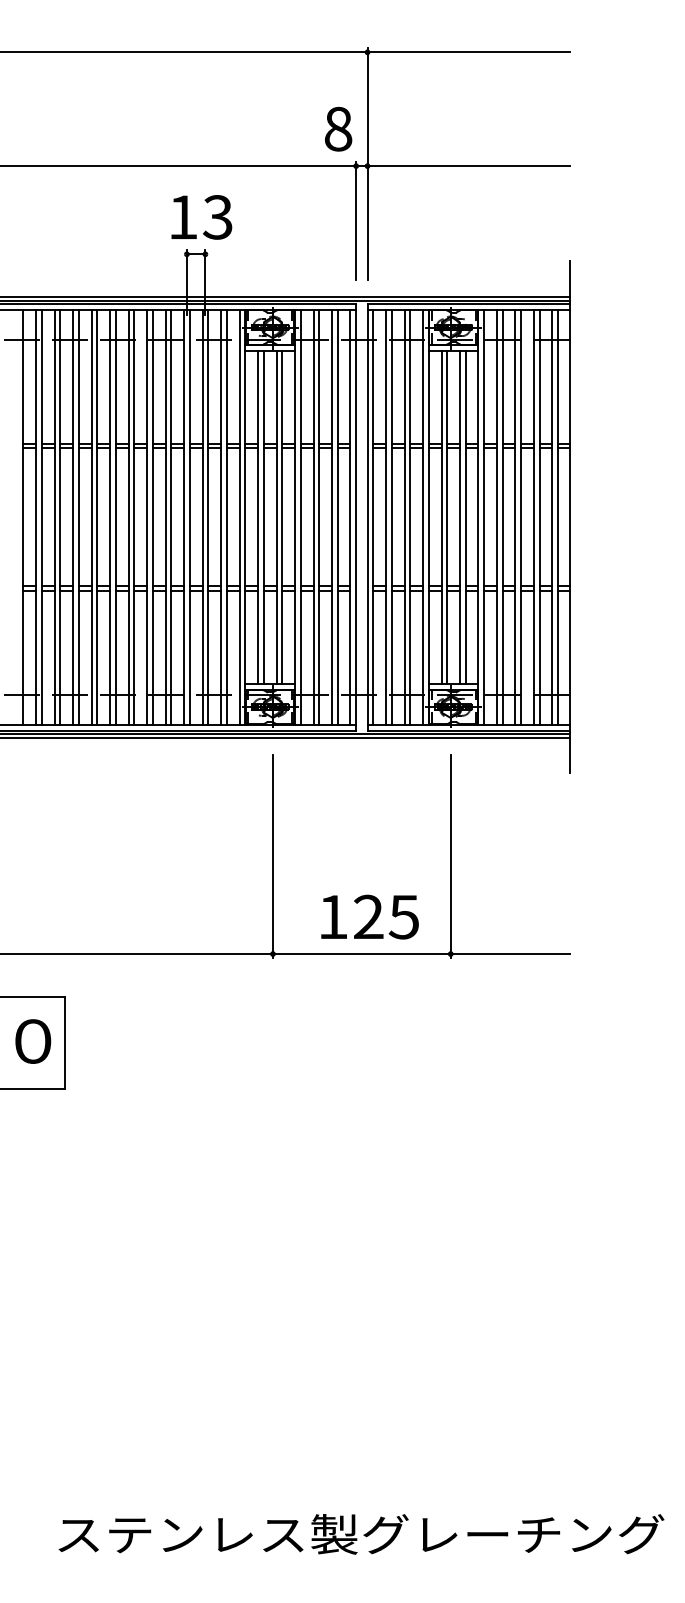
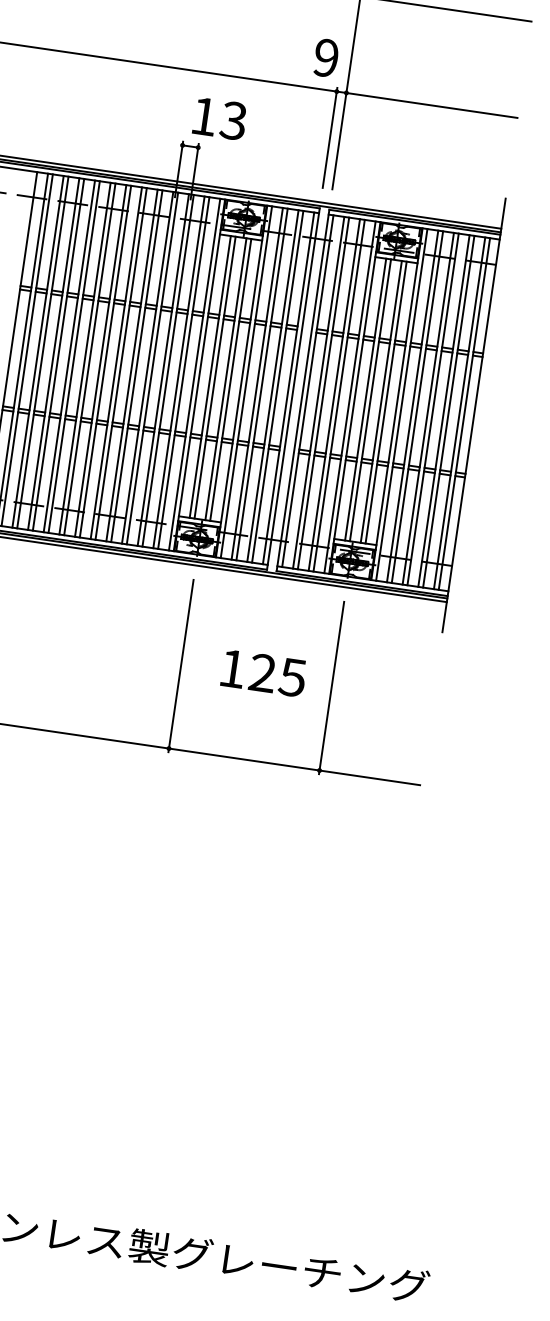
text: (338, 128) -> (326, 57), 8 -> 9
text: (201, 217) -> (219, 118), moved
text: (369, 916) -> (263, 672), moved

